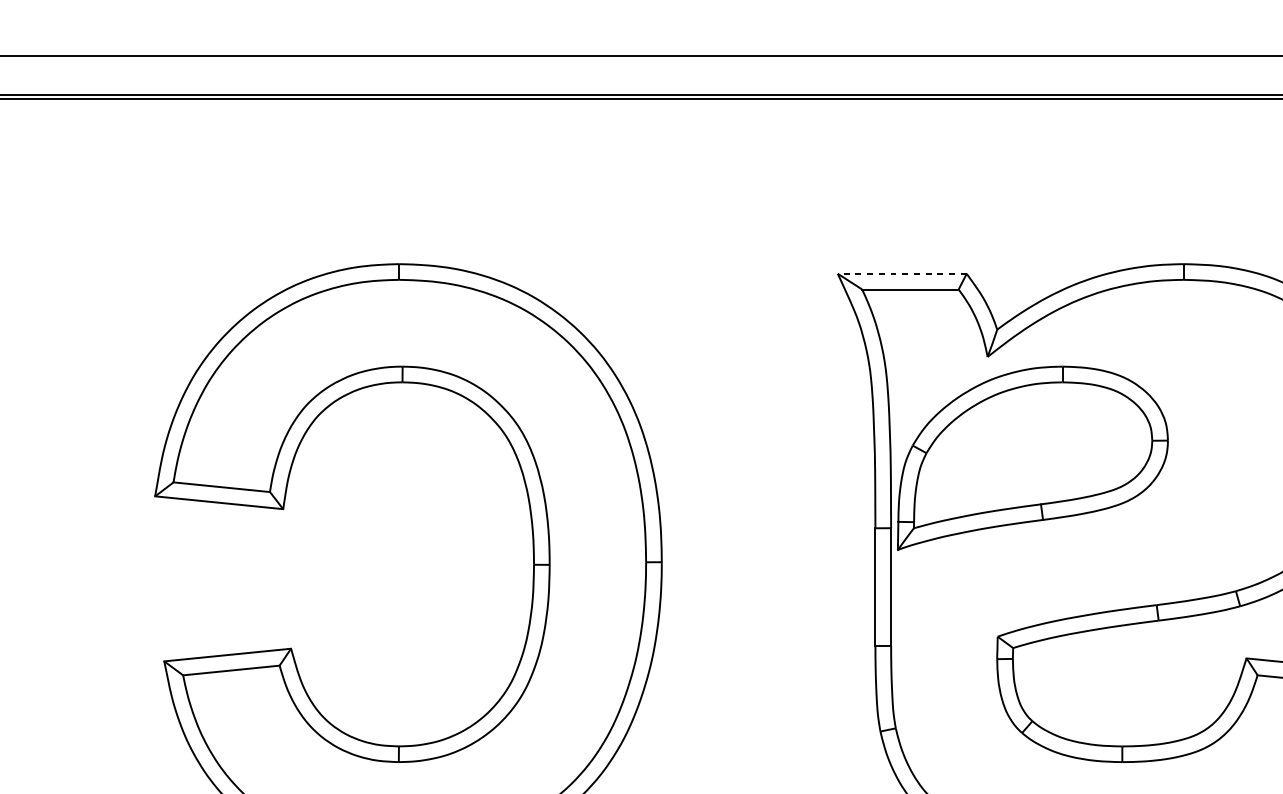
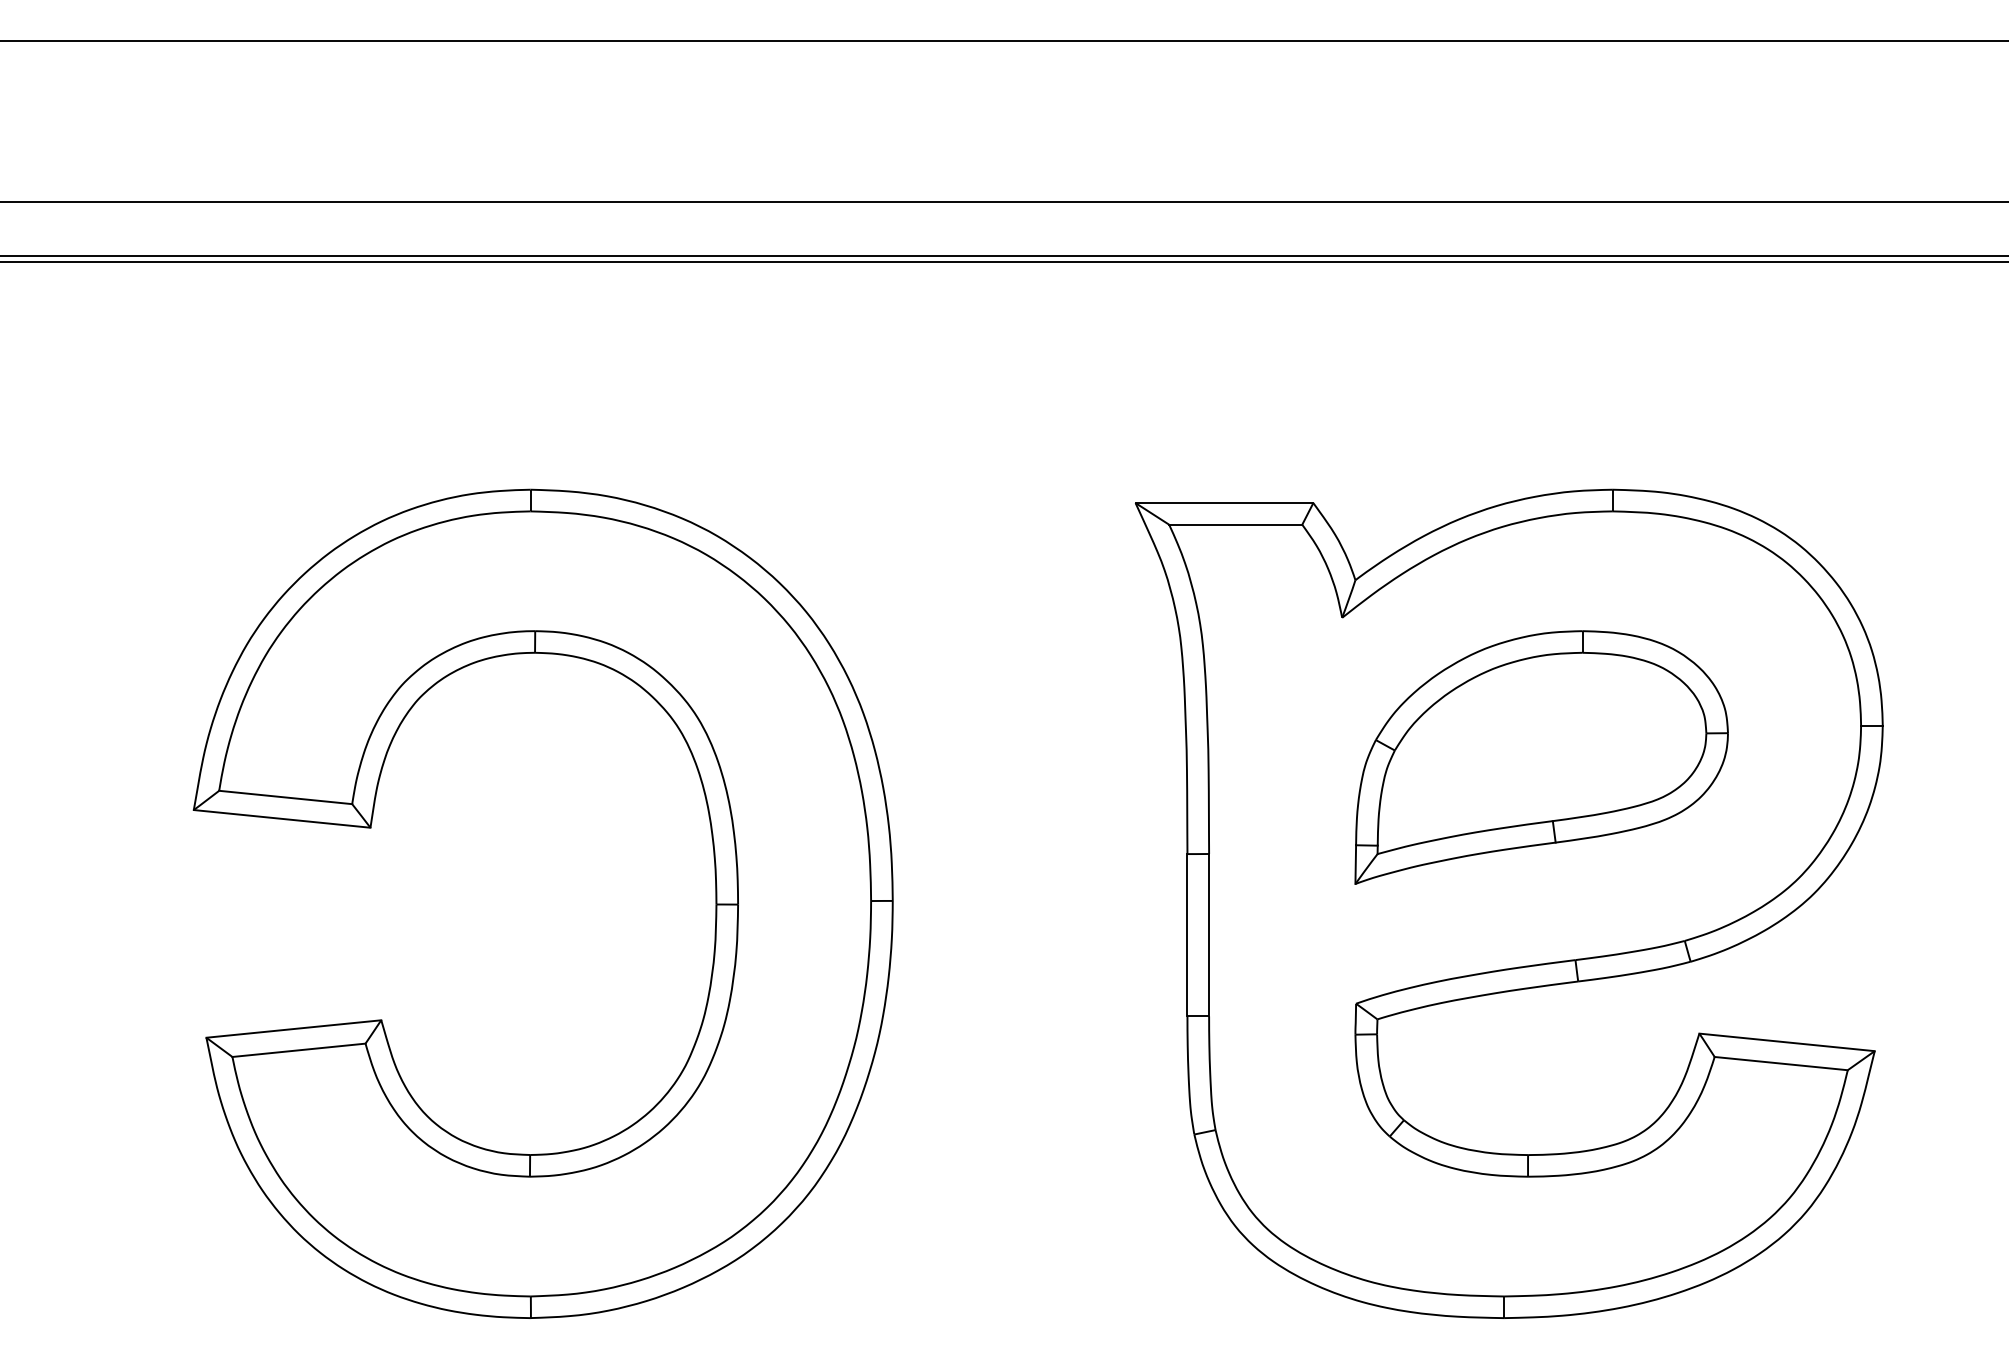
line: (902, 274) -> (1224, 503), dashed -> solid
part: (1032, 458) -> (1541, 757), moved

